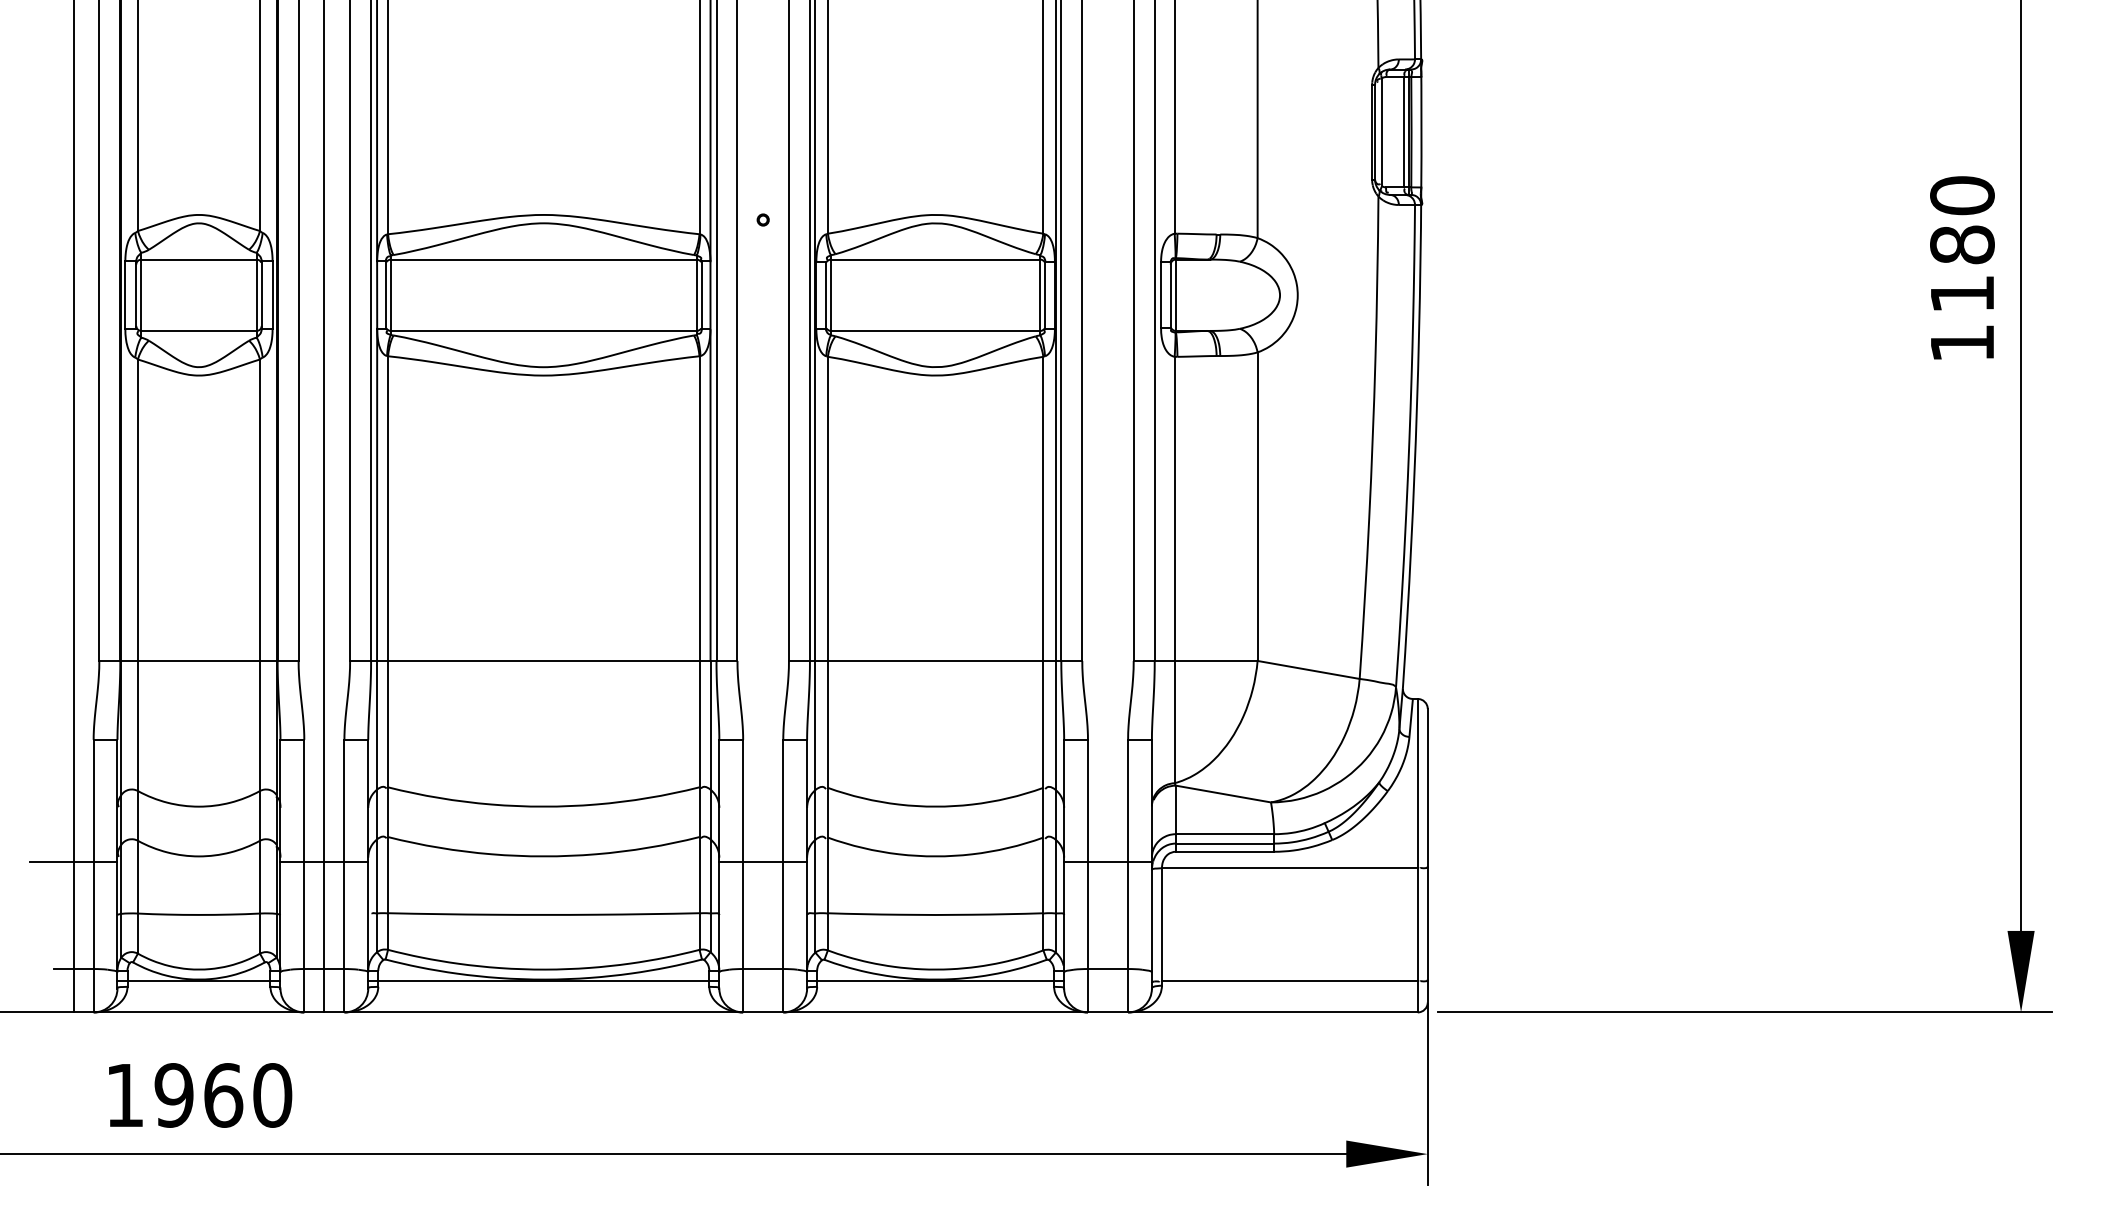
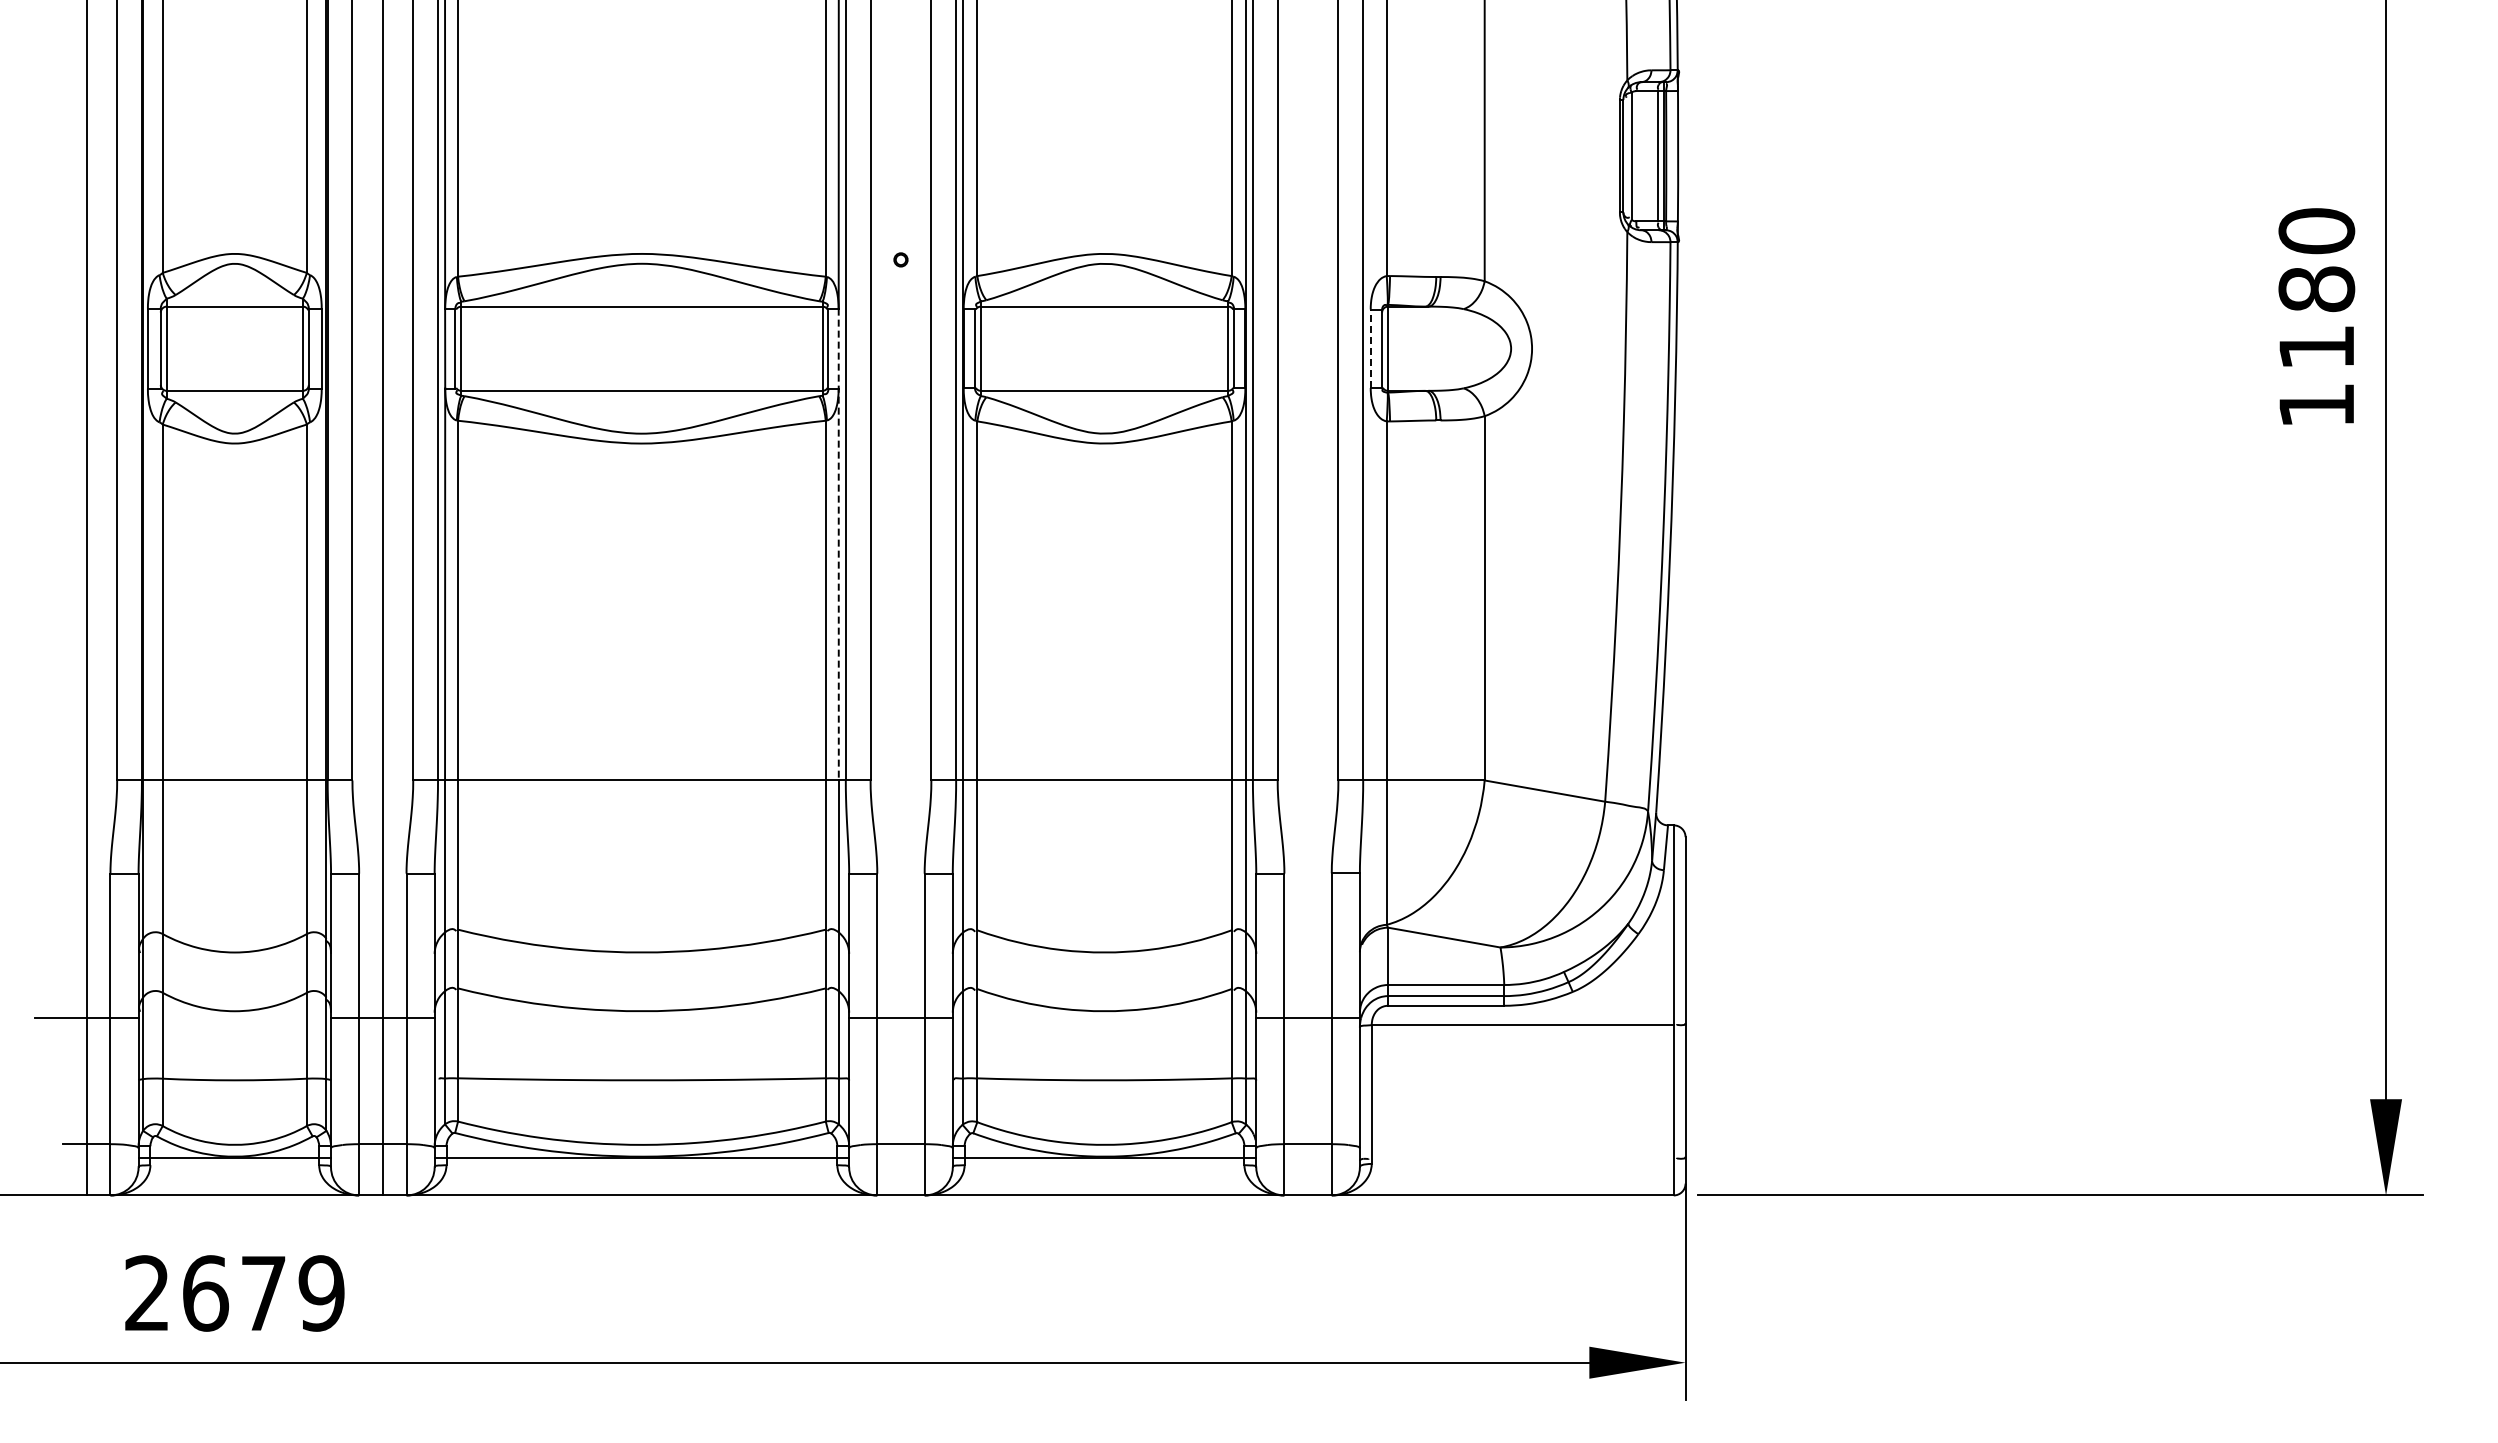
line: (1160, 295) -> (1370, 348), solid -> dashed
line: (710, 461) -> (838, 544), solid -> dashed
line: (1289, 981) -> (1522, 1158), removed
text: (198, 1095) -> (234, 1293), 1960 -> 2679

